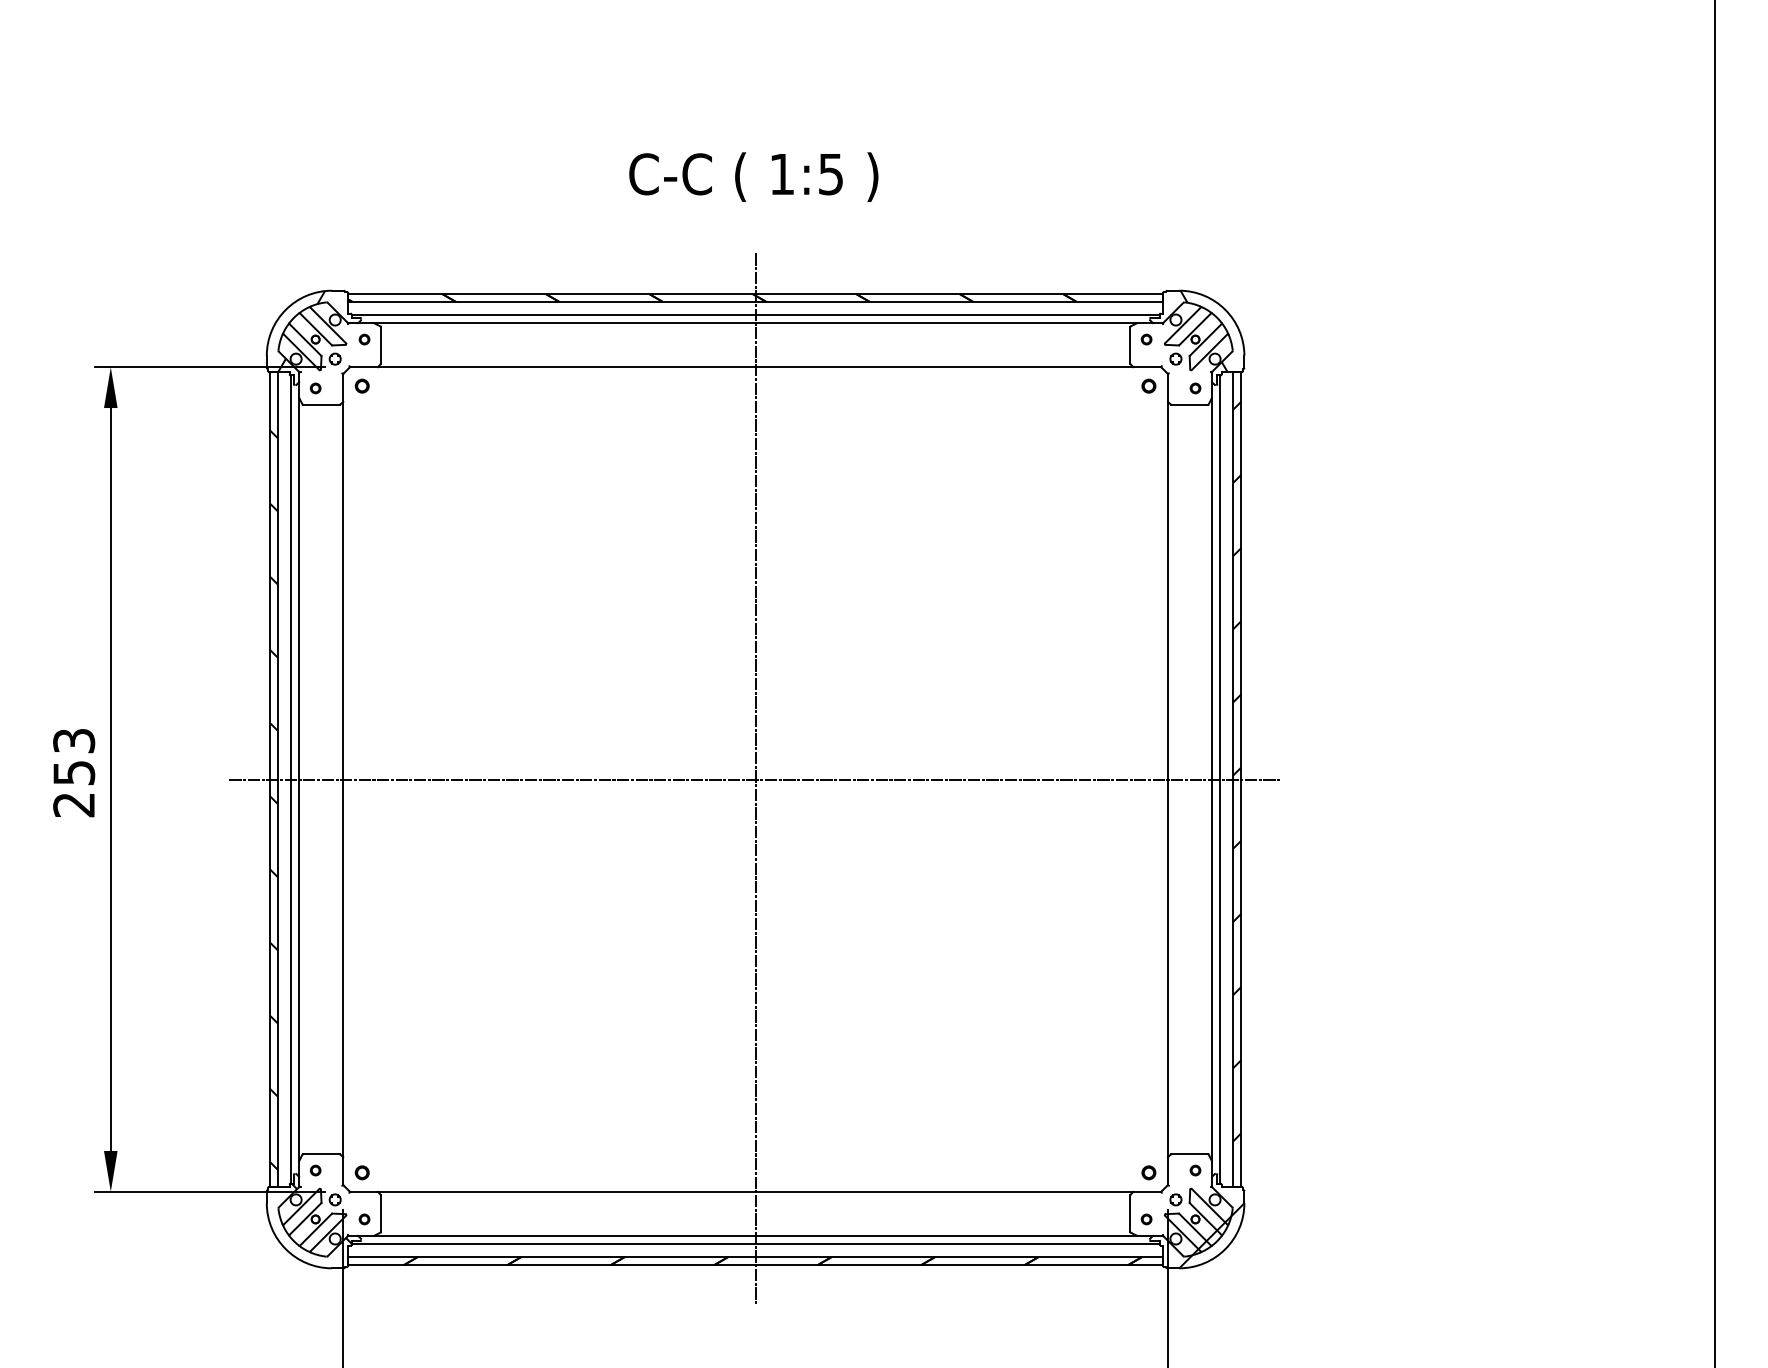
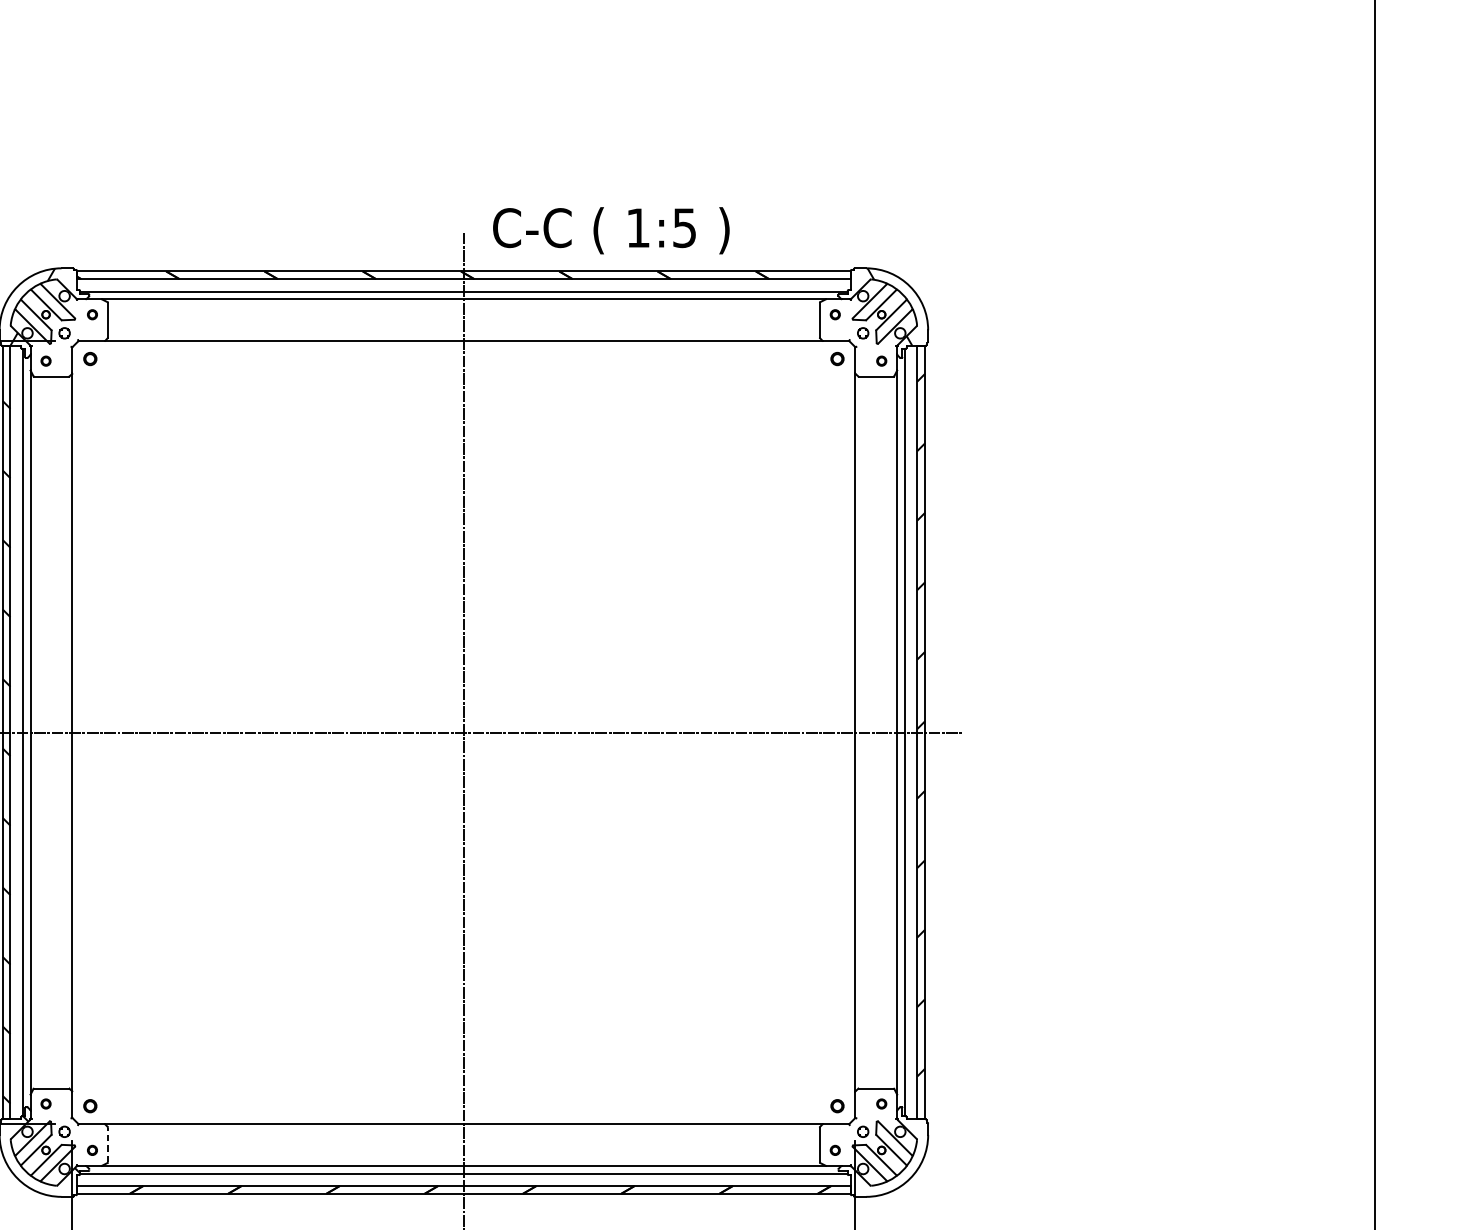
text: (753, 176) -> (611, 230), moved
line: (380, 1213) -> (107, 1144), solid -> dashed
hatch: (1211, 1235) -> (896, 1165), removed

